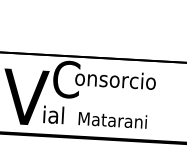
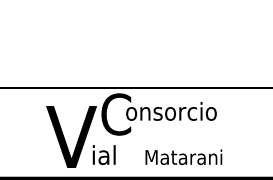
text: (112, 119) -> (183, 156), moved

